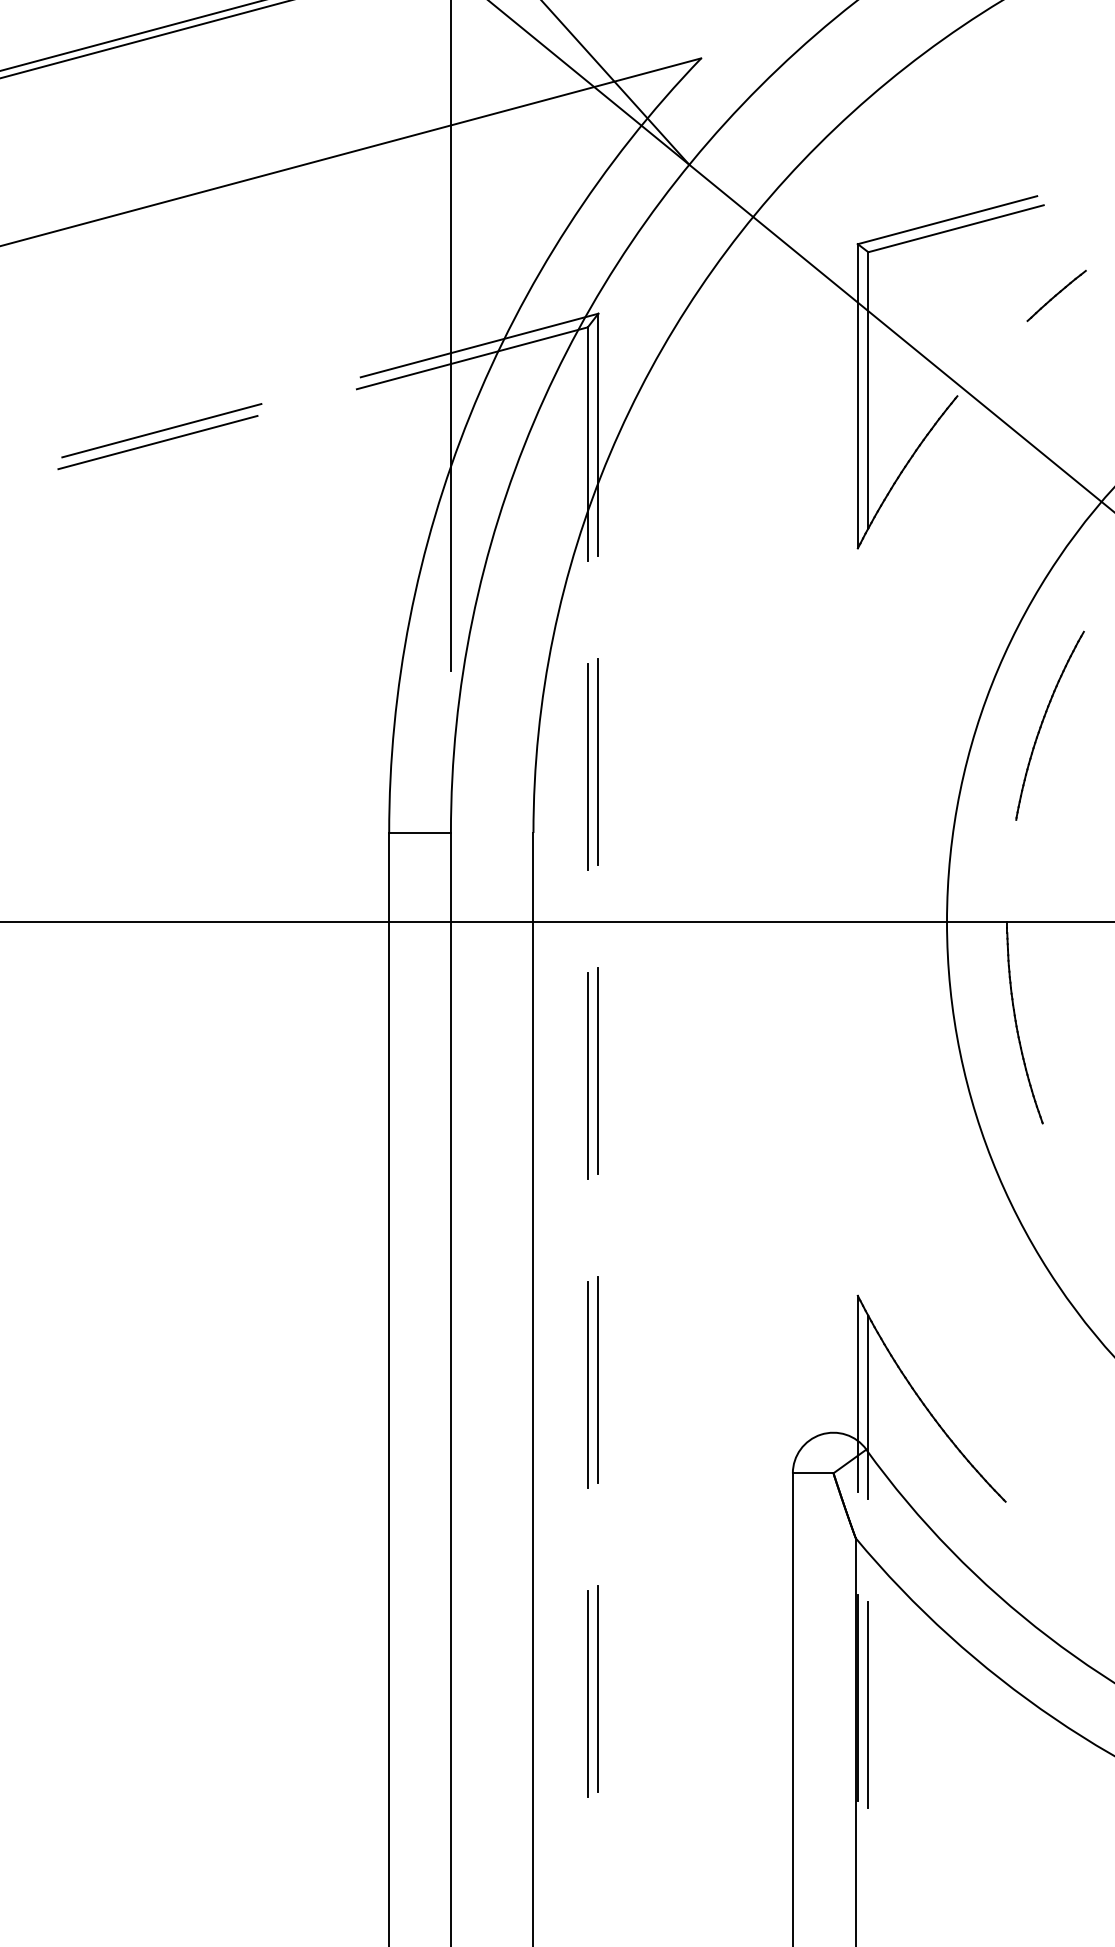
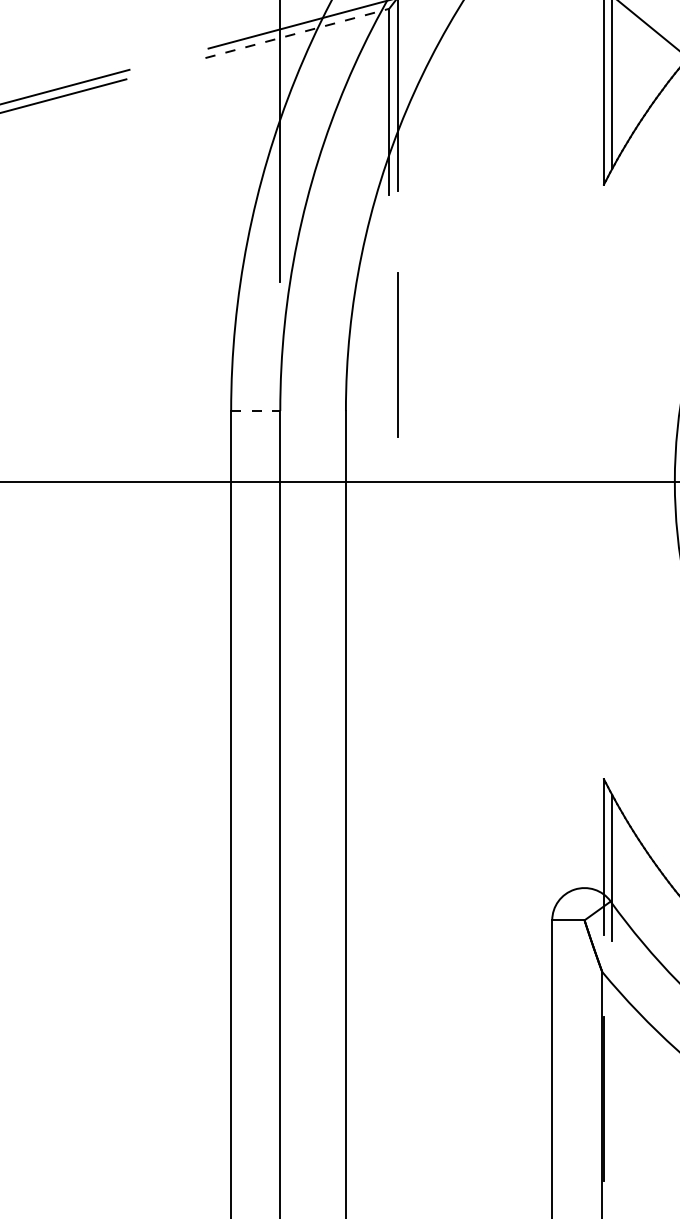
line: (472, 358) -> (297, 33), solid -> dashed
line: (587, 766) -> (388, 358), removed
line: (420, 833) -> (256, 411), solid -> dashed
line: (598, 1071) -> (397, 600), removed
line: (587, 1075) -> (388, 603), removed
line: (598, 1380) -> (397, 846), removed
line: (587, 1384) -> (388, 849), removed
line: (598, 1689) -> (397, 1092), removed
line: (587, 1693) -> (388, 1095), removed
line: (868, 1705) -> (612, 1105), removed

